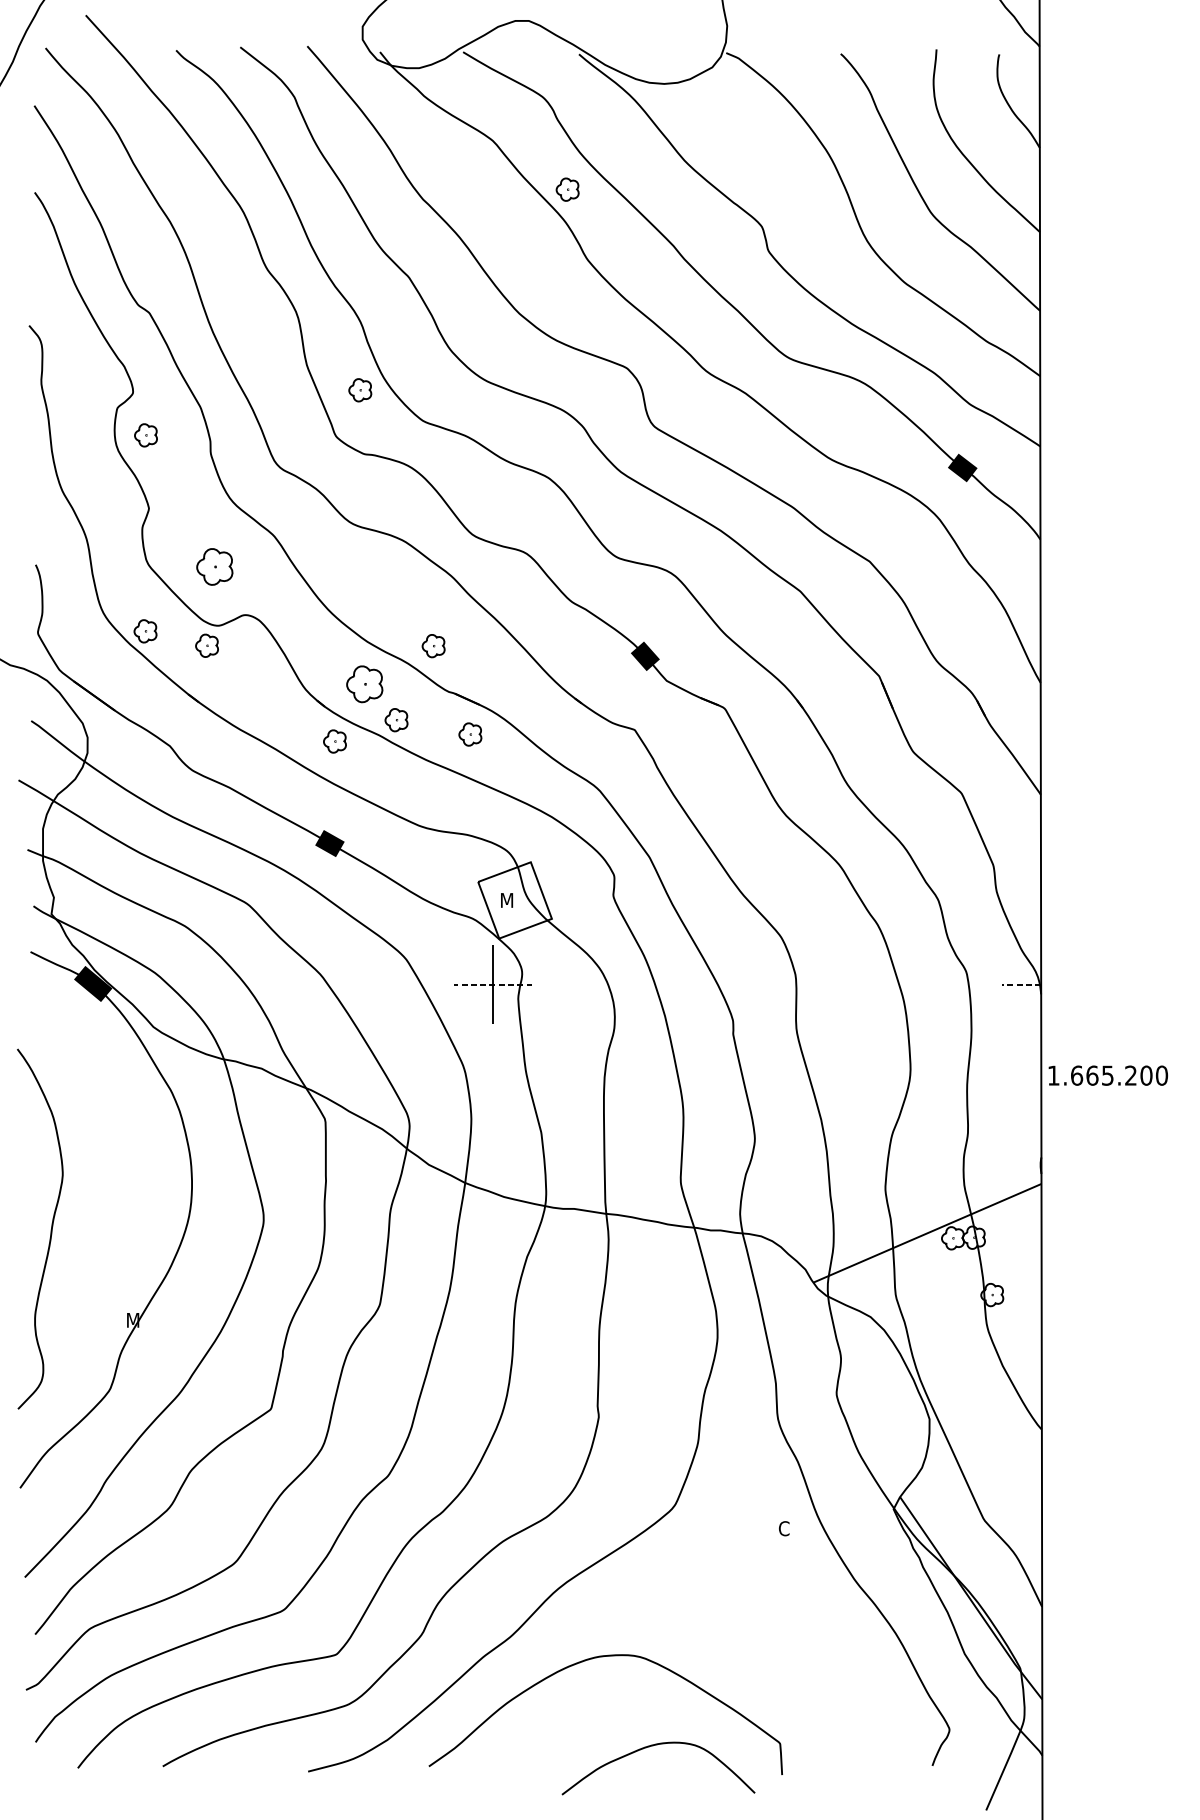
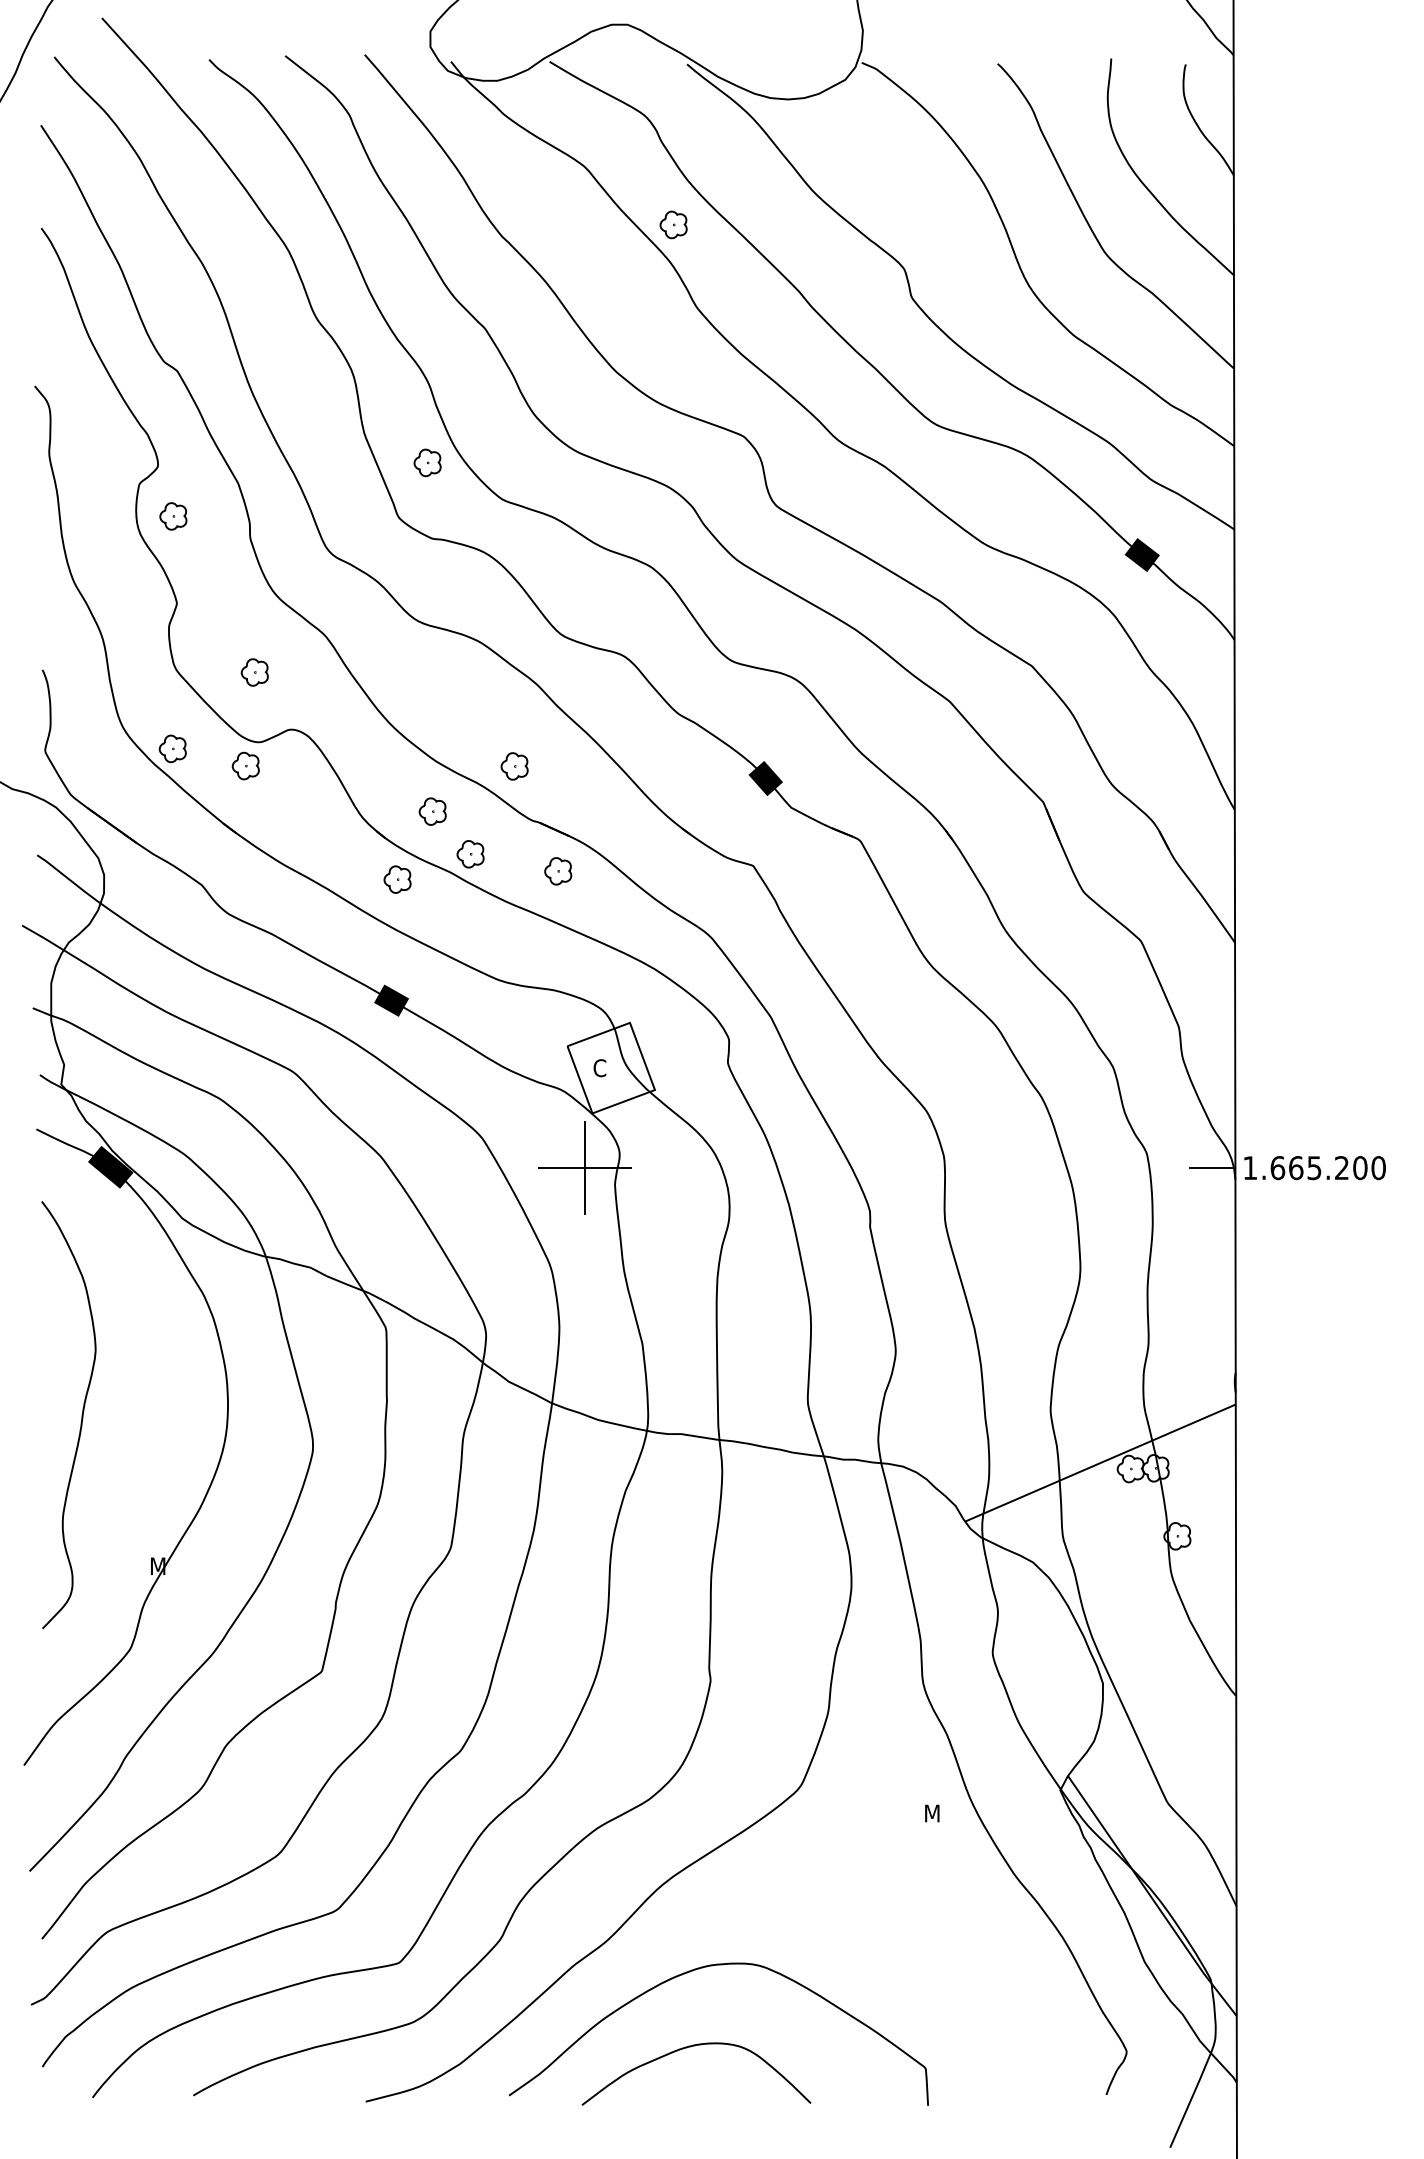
part: (214, 566) -> (254, 672), size x0.62
part: (364, 684) -> (432, 811), size x0.62
text: (506, 900) -> (600, 1068), M -> C
line: (493, 985) -> (585, 1168), dashed -> solid
line: (1021, 985) -> (1211, 1168), dashed -> solid
text: (1107, 1076) -> (1314, 1168), moved
curve: (50, 1229) -> (81, 1415), moved
text: (785, 1528) -> (931, 1813), C -> M
curve: (653, 1746) -> (690, 2047), moved

